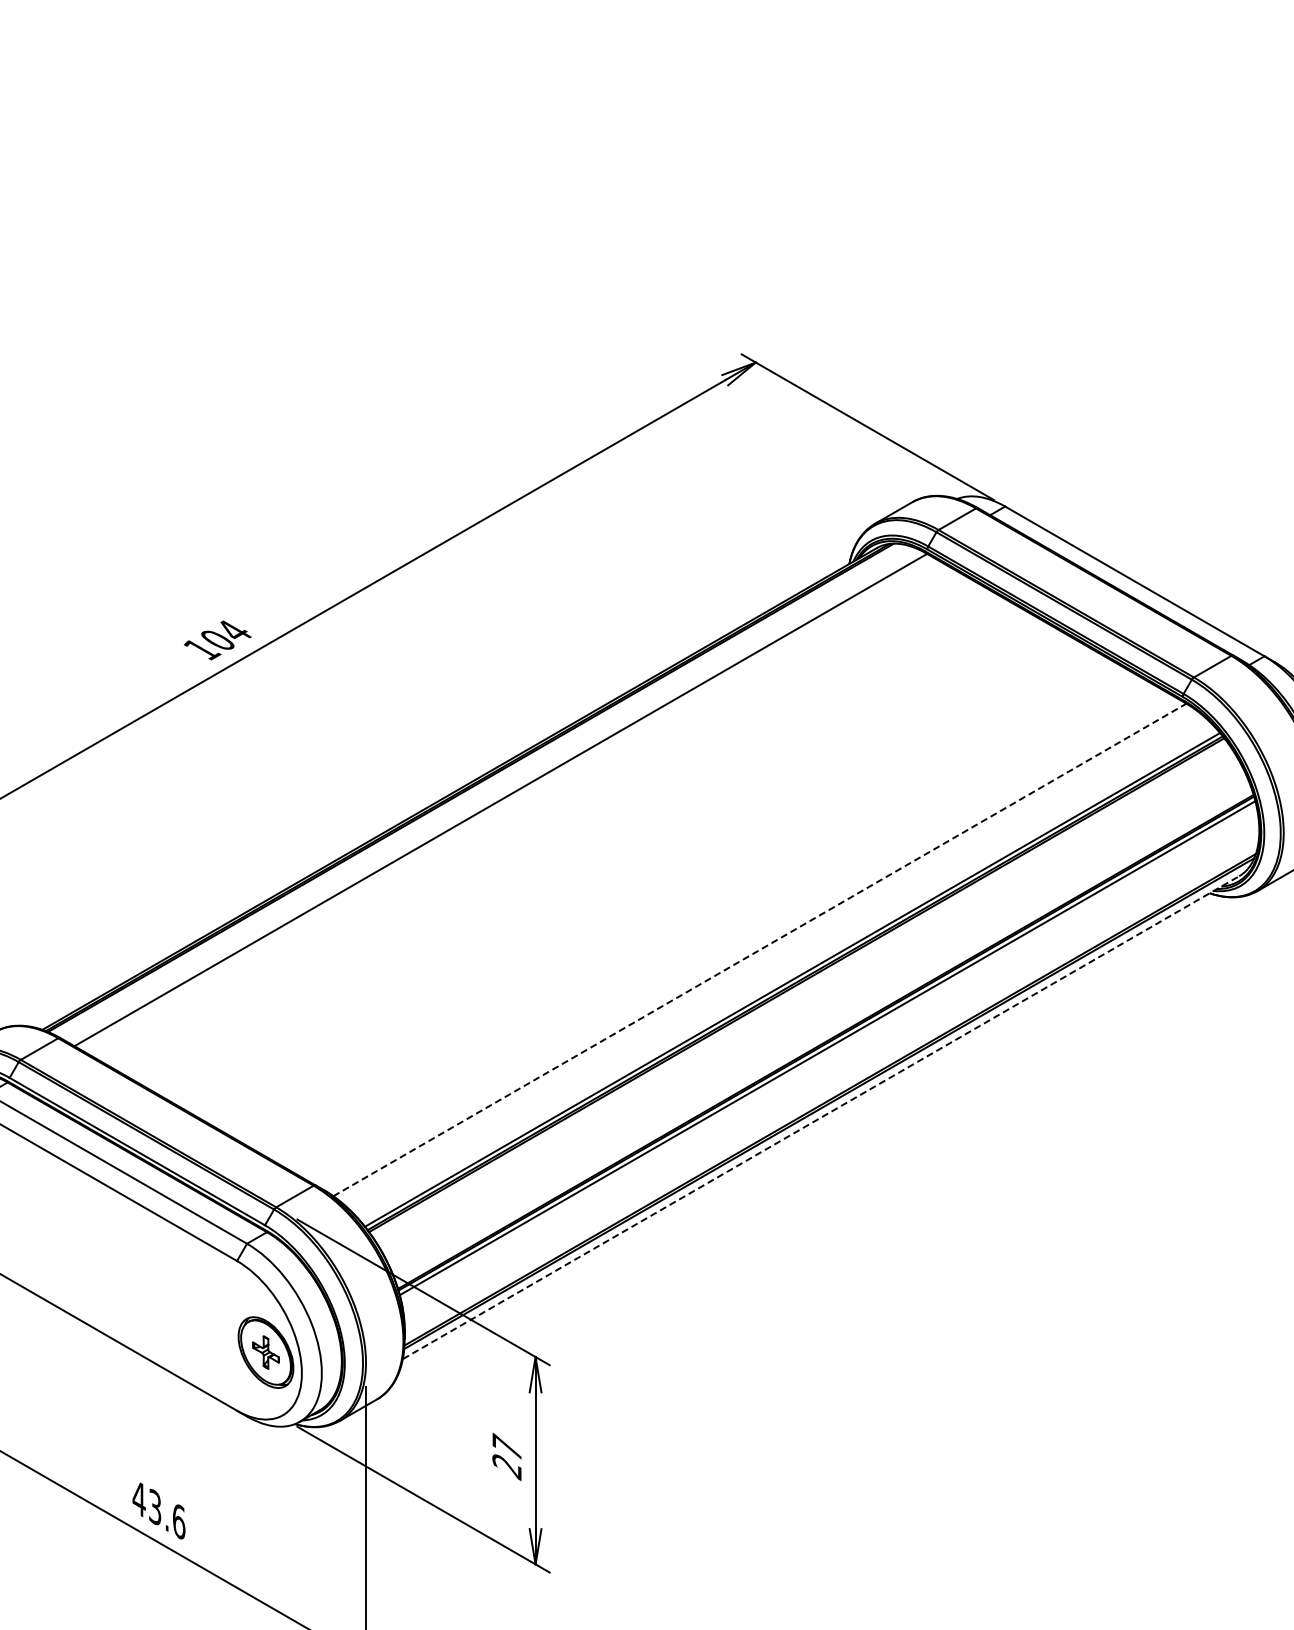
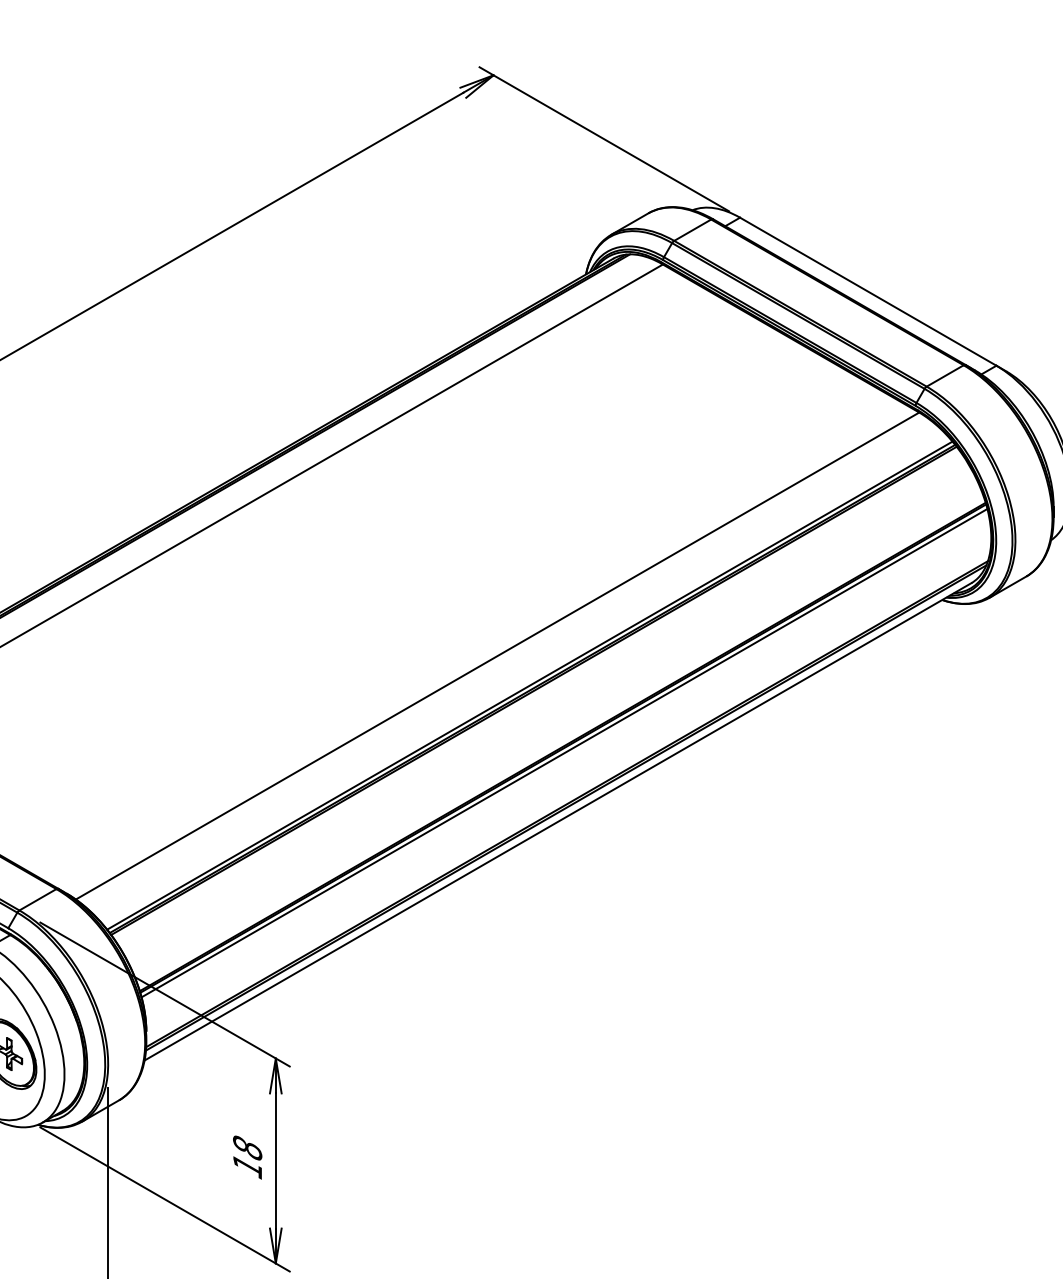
line: (759, 949) -> (497, 655), dashed -> solid
line: (821, 1117) -> (558, 821), dashed -> solid
text: (506, 1456) -> (247, 1156), 27 -> 18

